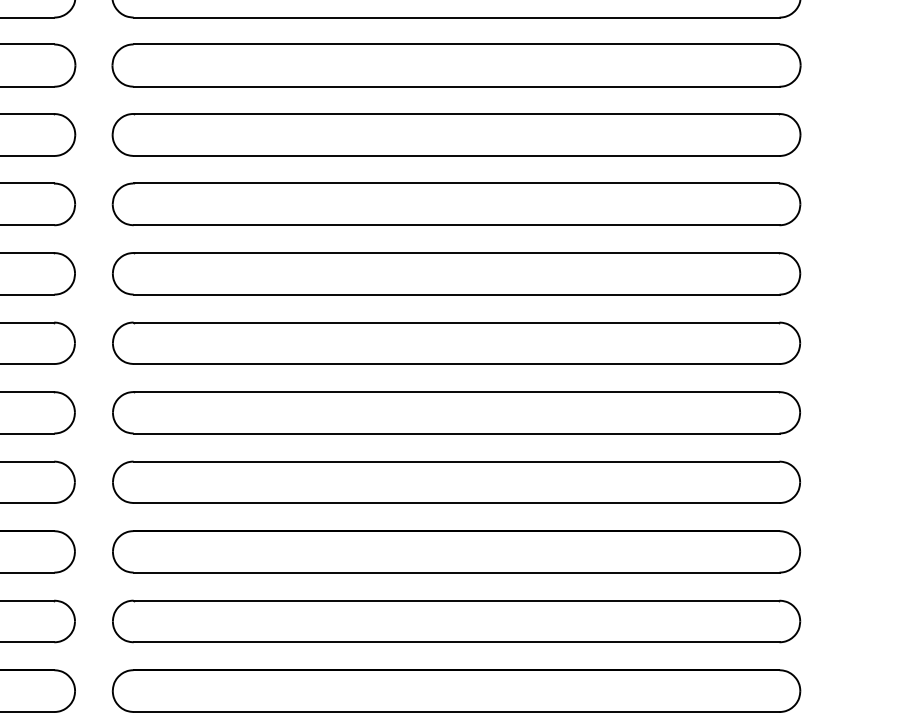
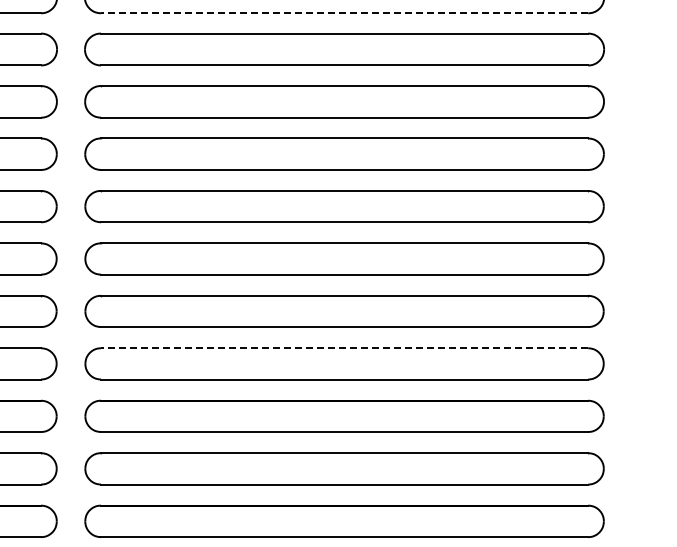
line: (456, 17) -> (344, 13), solid -> dashed
line: (456, 461) -> (344, 348), solid -> dashed

